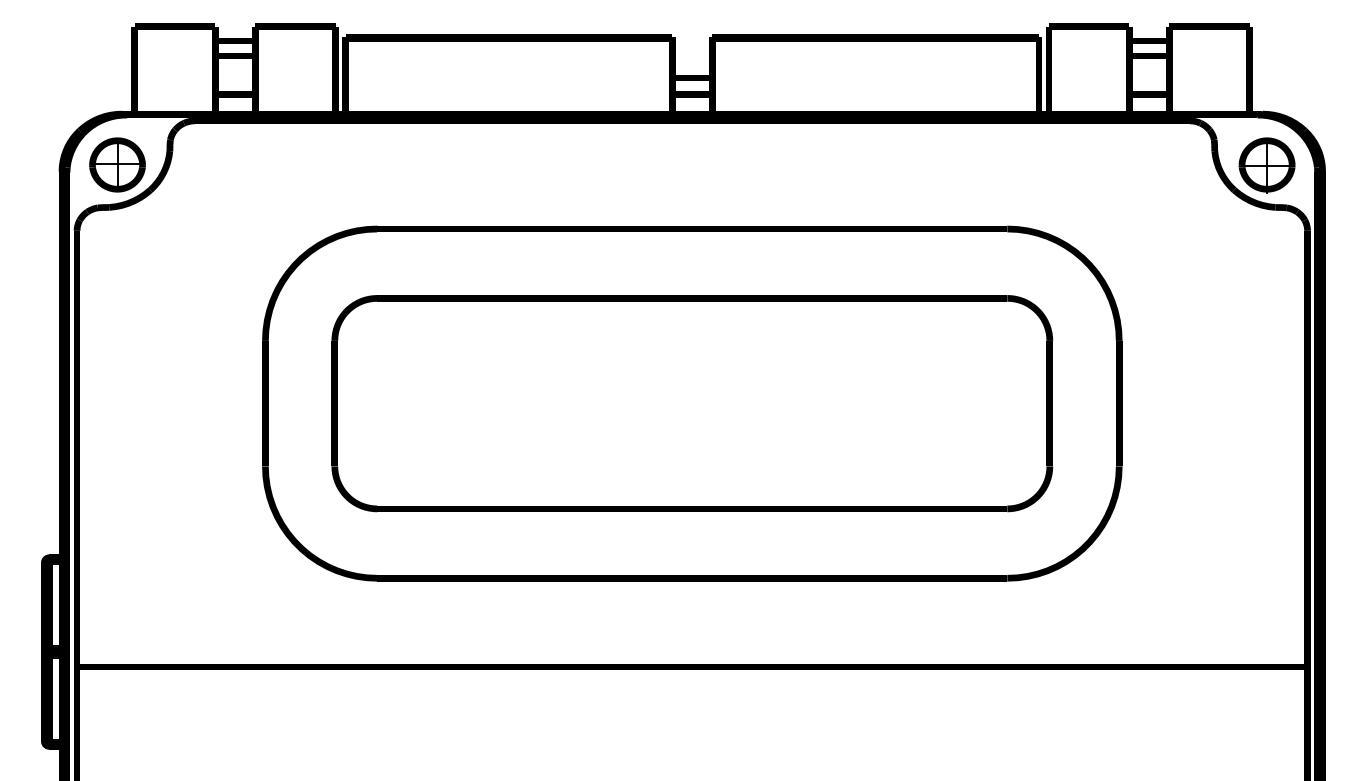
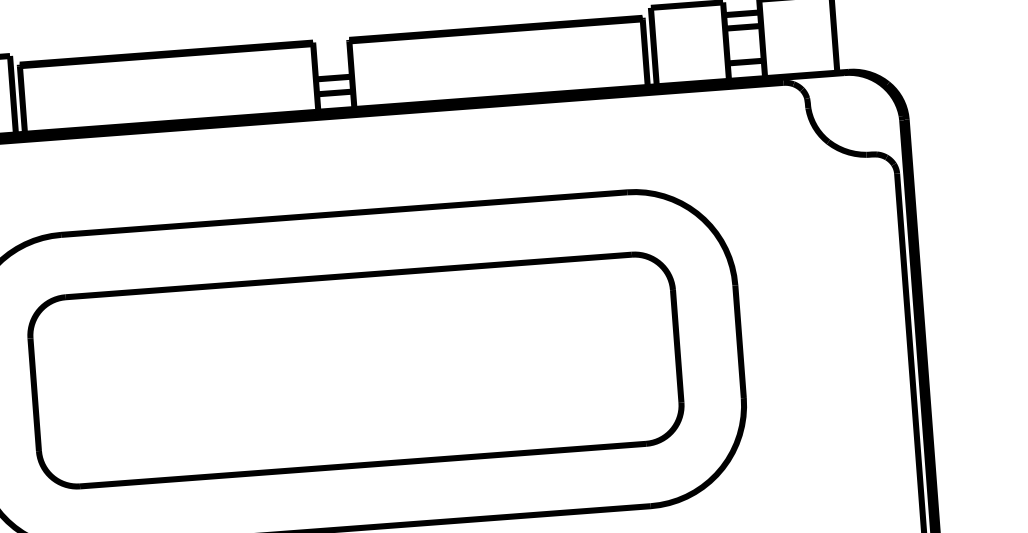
part: (1266, 165) -> (855, 117), removed

